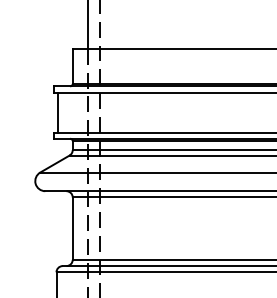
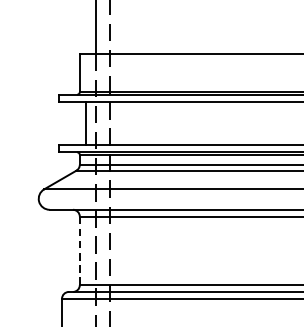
line: (57, 112) -> (86, 123), moved
line: (72, 229) -> (79, 251), solid -> dashed

